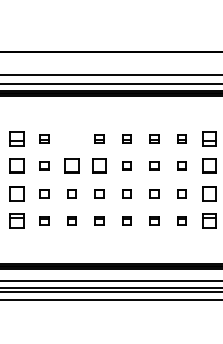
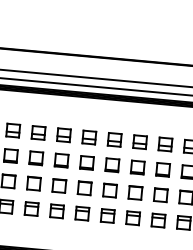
part: (44, 138) -> (38, 132), size x1.67
part: (71, 138) -> (63, 134), added
part: (99, 138) -> (89, 137), size x1.67
part: (126, 138) -> (114, 139), size x1.67
part: (154, 138) -> (140, 141), size x1.67
part: (181, 138) -> (165, 144), size x1.67
part: (44, 165) -> (36, 157), size x1.67
part: (126, 165) -> (112, 164), size x1.67
part: (154, 165) -> (137, 166), size x1.67
part: (181, 165) -> (162, 169), size x1.67
part: (44, 193) -> (33, 183), size x1.67
part: (71, 193) -> (58, 185), size x1.67
part: (99, 193) -> (84, 188), size x1.67
part: (126, 193) -> (109, 190), size x1.67
part: (154, 193) -> (135, 192), size x1.67
part: (181, 193) -> (160, 194), size x1.67
part: (44, 220) -> (31, 208), size x1.67
part: (71, 220) -> (56, 210), size x1.67
part: (99, 220) -> (82, 212), size x1.67
part: (126, 220) -> (107, 215), size x1.67
part: (154, 220) -> (133, 217), size x1.67
part: (181, 220) -> (158, 219), size x1.67

